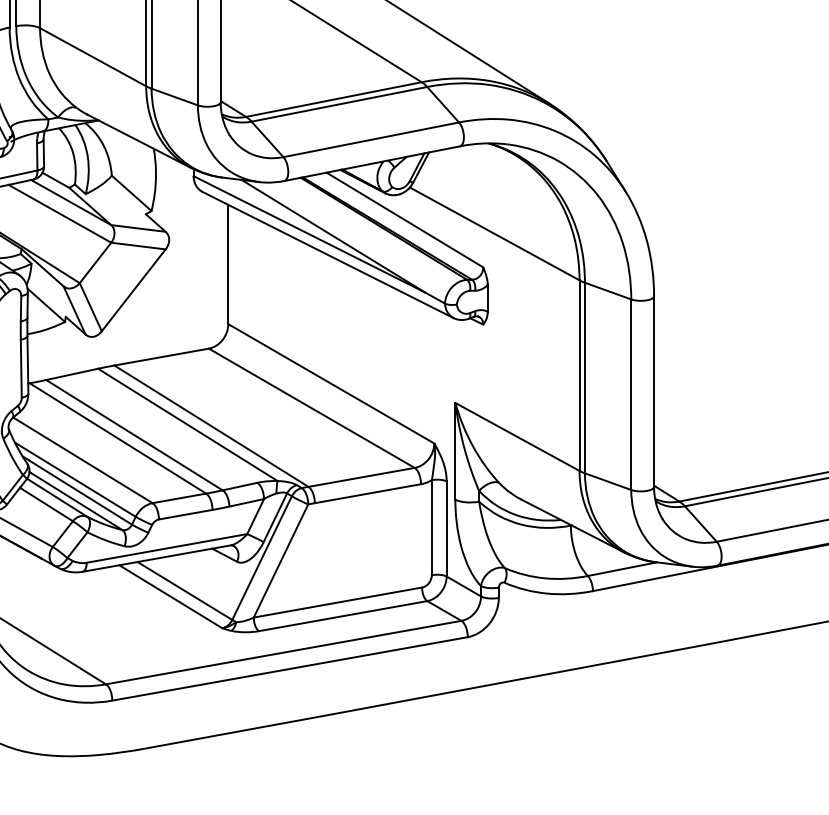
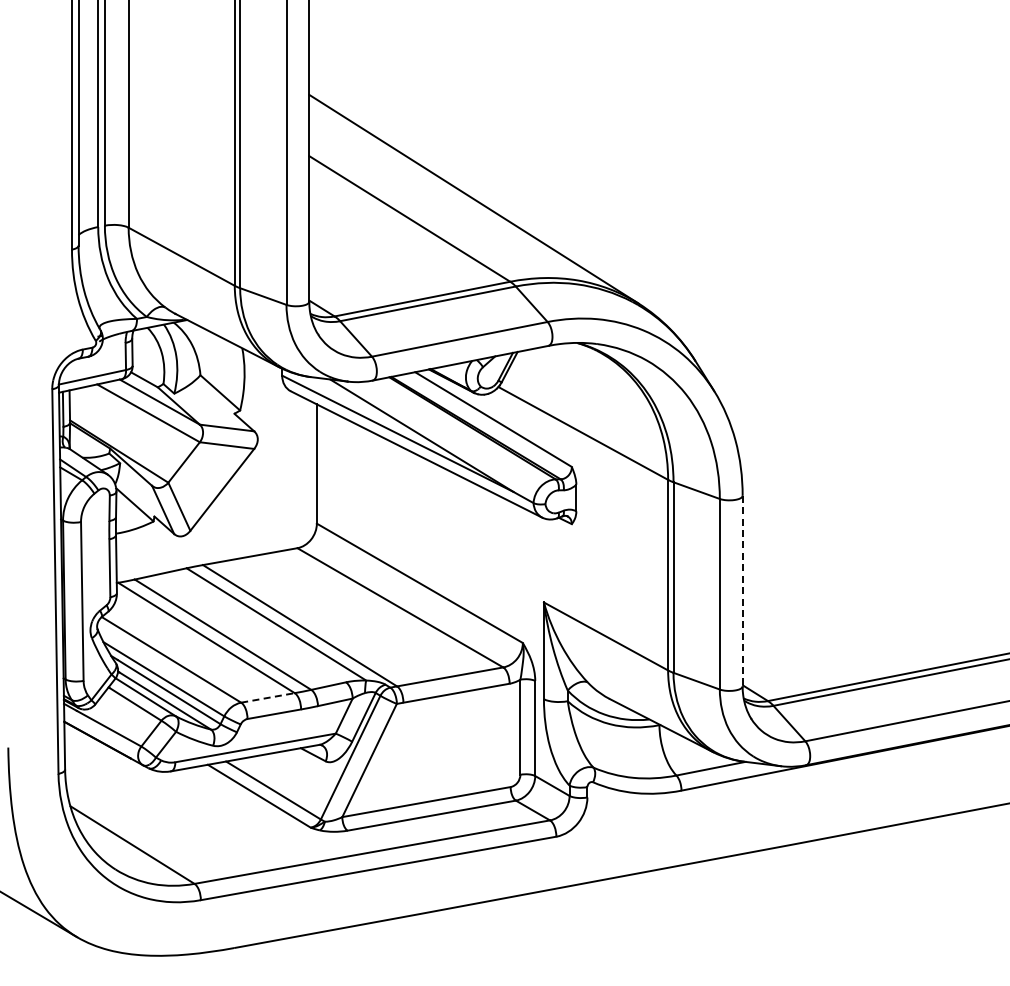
line: (653, 391) -> (742, 591), solid -> dashed
line: (179, 497) -> (268, 697), solid -> dashed

